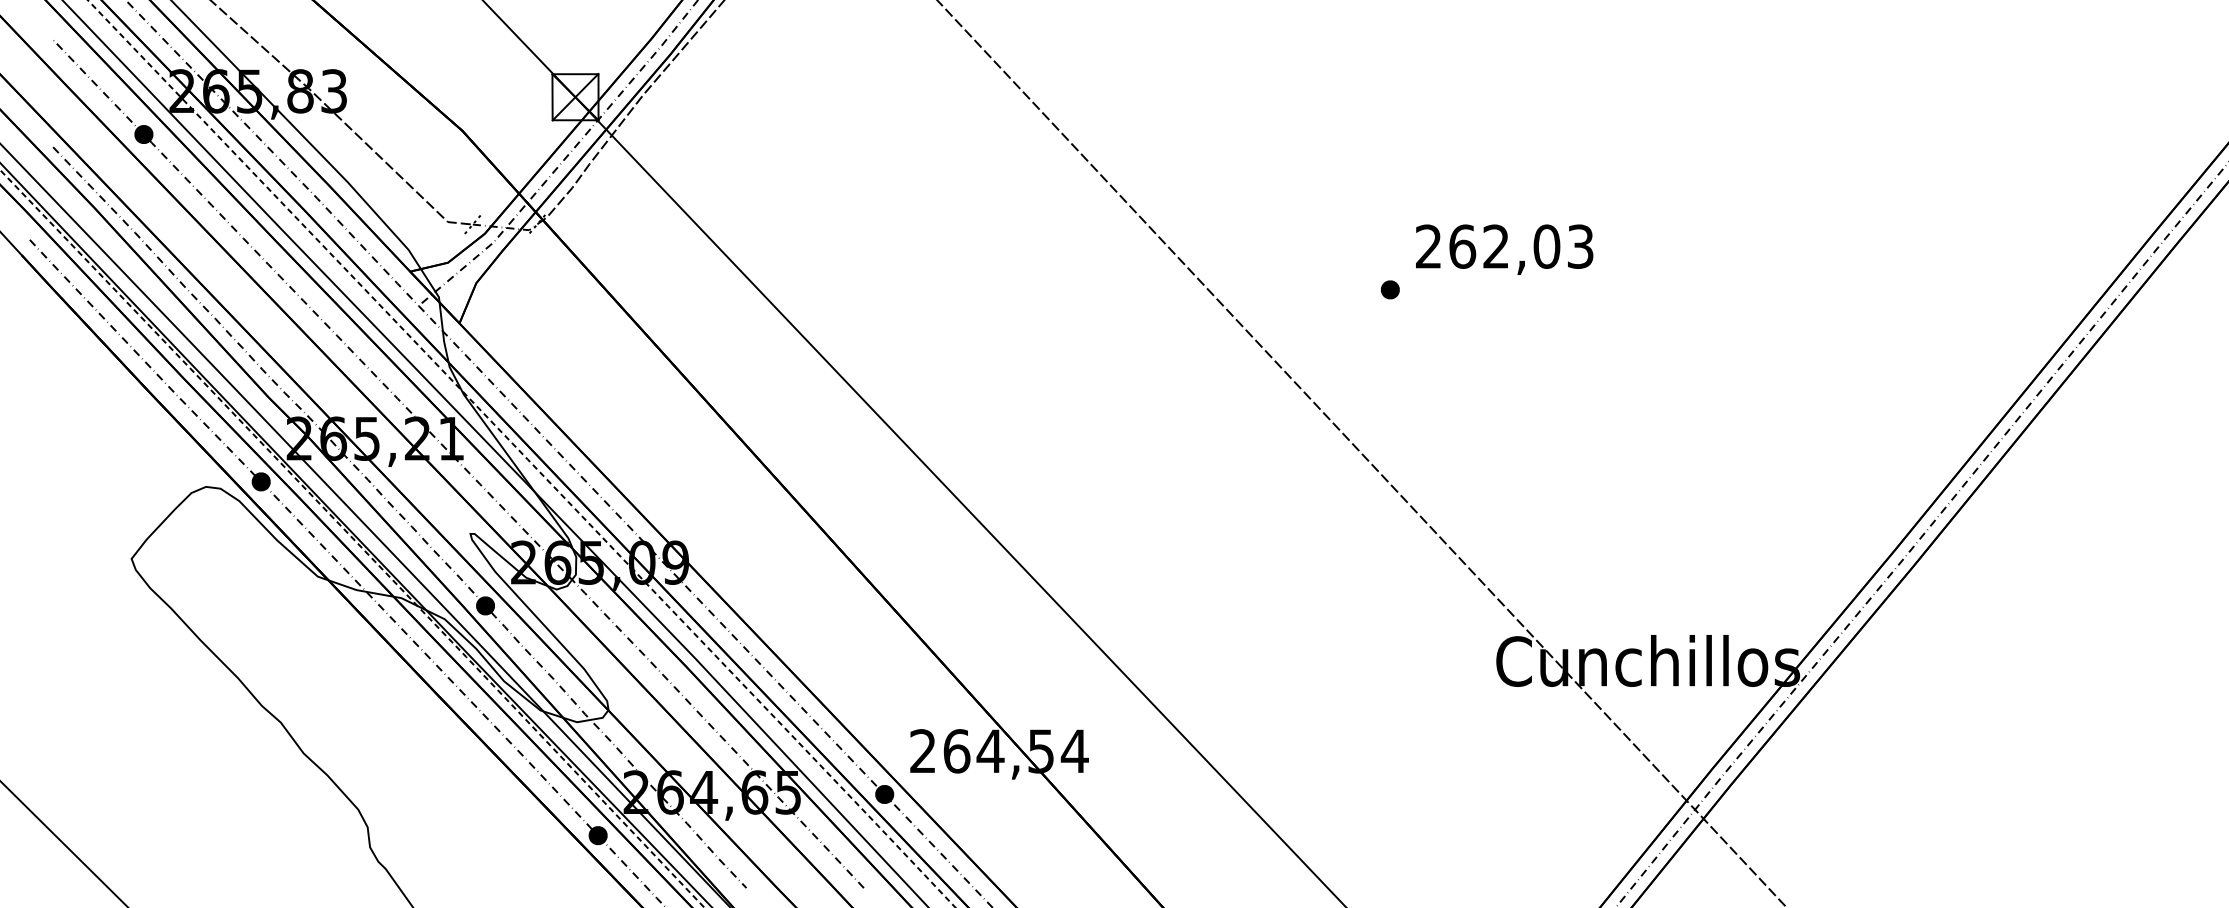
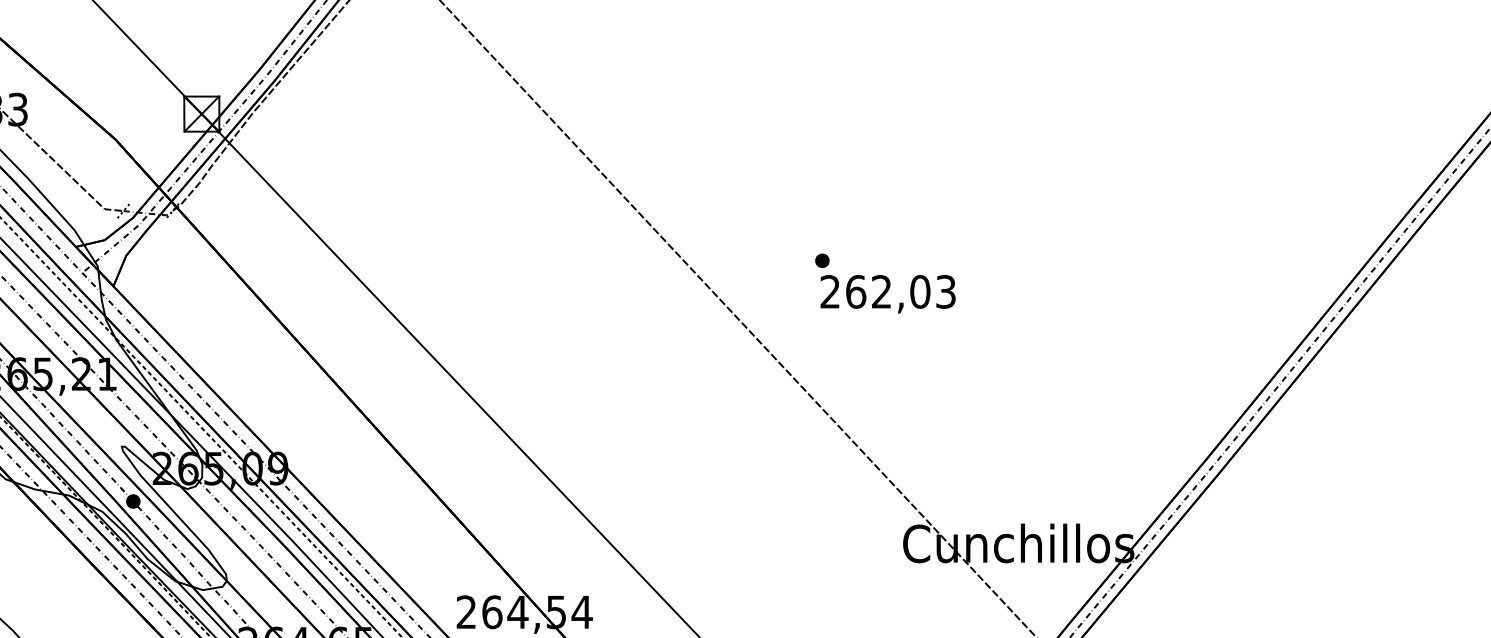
text: (1504, 249) -> (888, 294), moved

